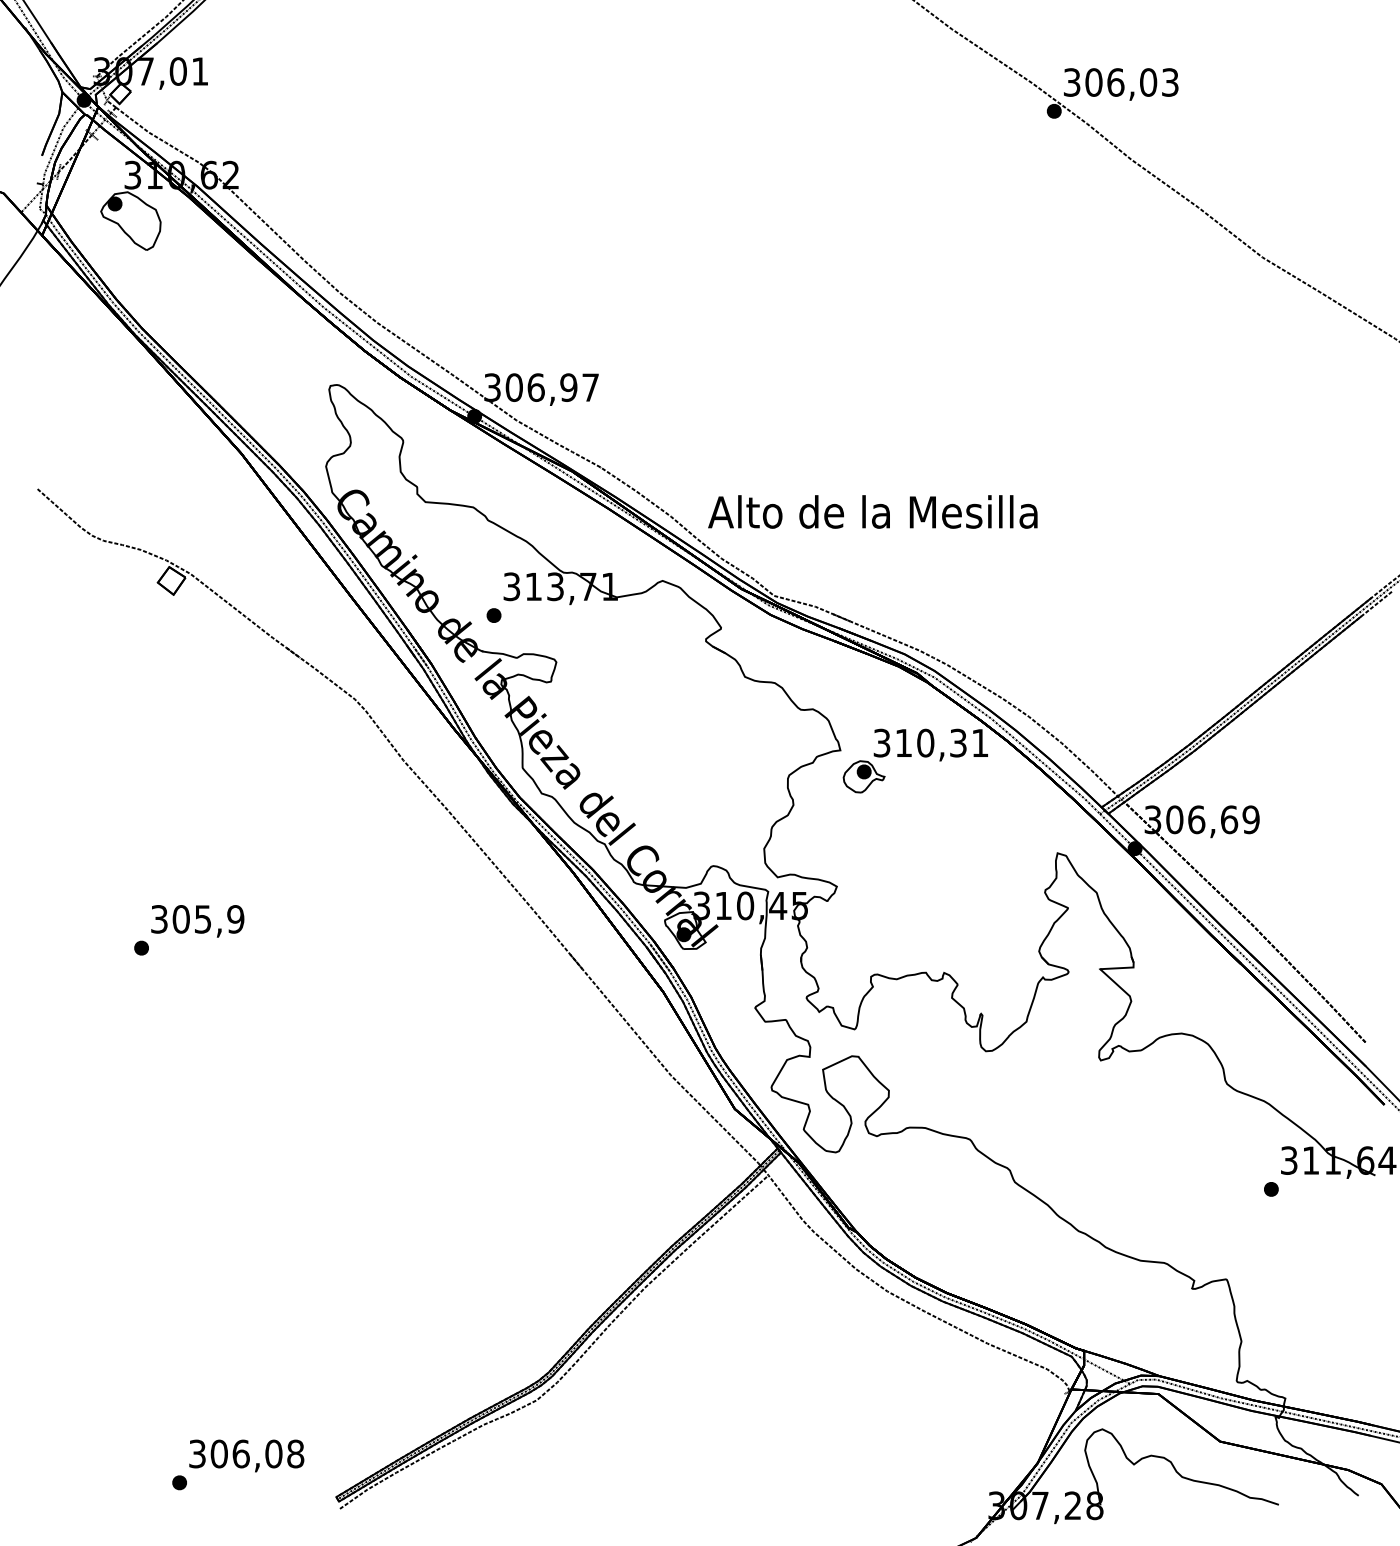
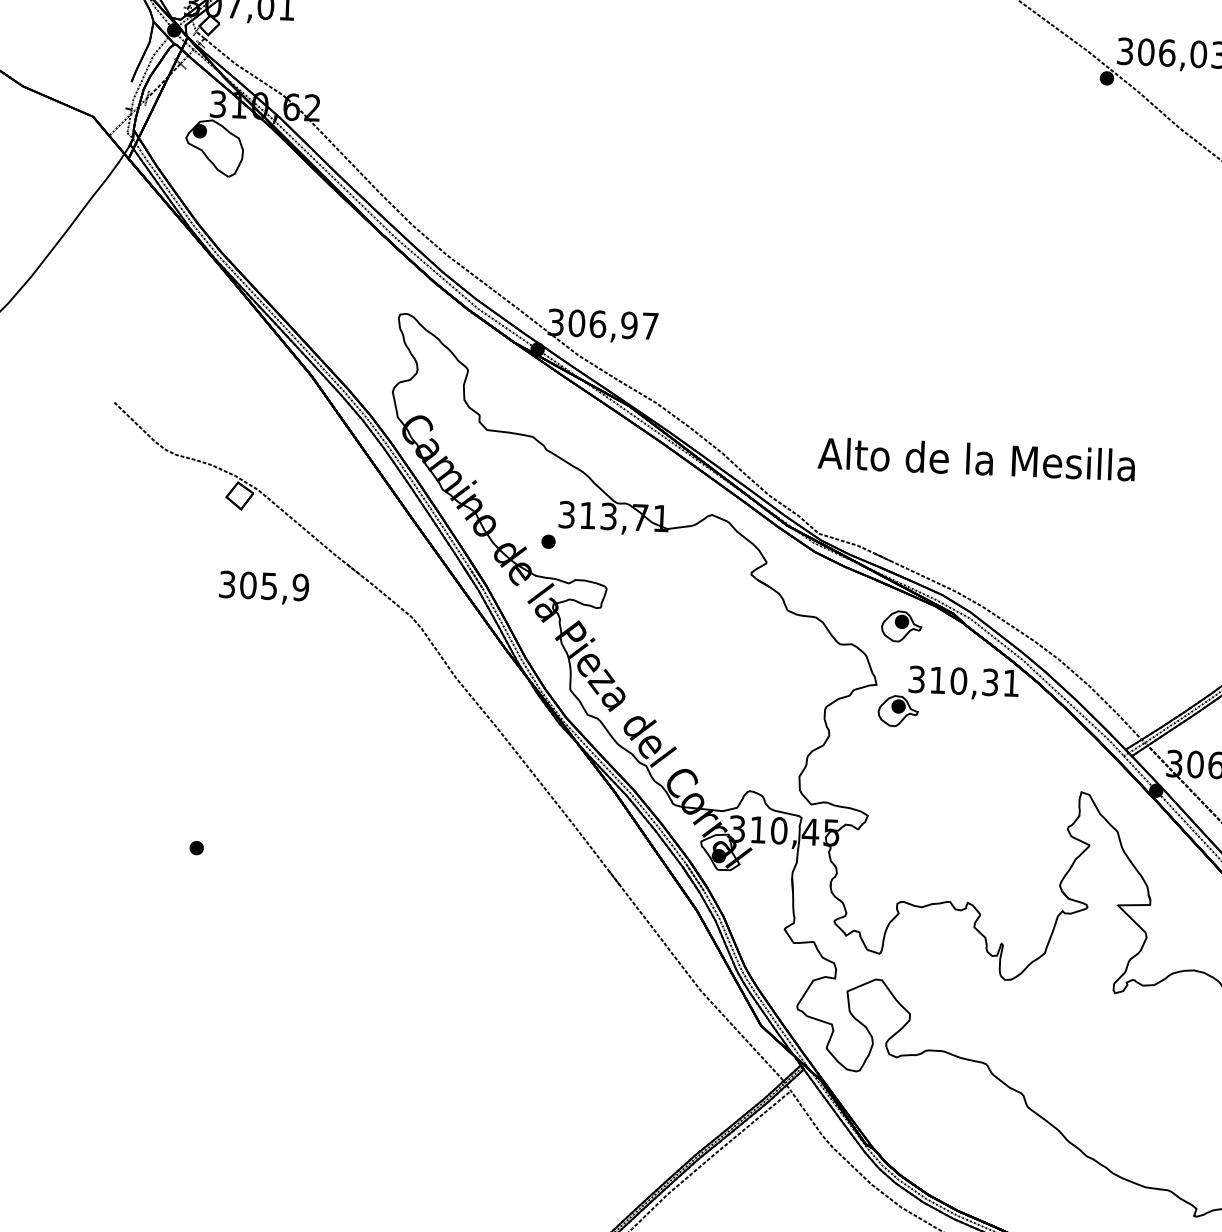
text: (872, 511) -> (976, 458), moved
part: (863, 688) -> (901, 626), added
text: (197, 921) -> (263, 588), moved

